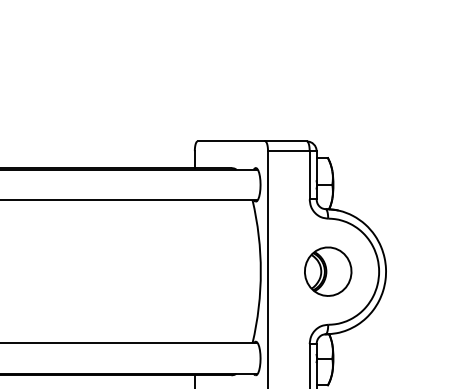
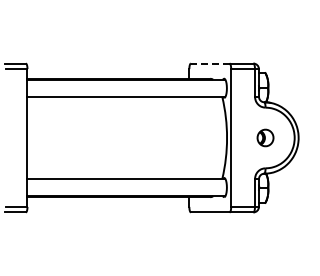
line: (230, 141) -> (209, 63), solid -> dashed
part: (328, 270) -> (265, 137), size x0.6

